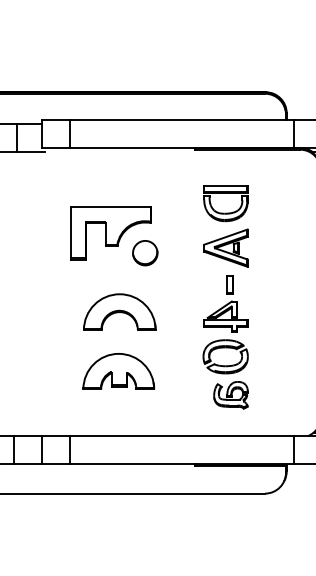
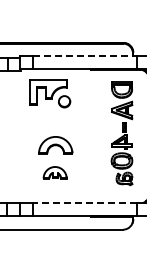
line: (183, 119) -> (85, 55), solid -> dashed
part: (115, 235) -> (50, 93), moved
part: (224, 297) -> (121, 133), moved
part: (117, 370) -> (54, 172), size x0.7
line: (181, 435) -> (84, 202), solid -> dashed

